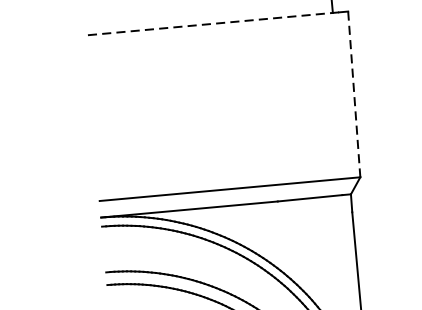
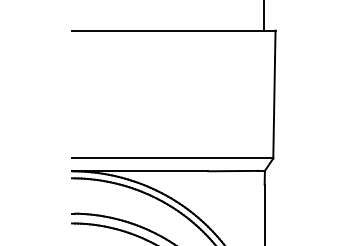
line: (210, 23) -> (169, 30), dashed -> solid
line: (354, 94) -> (274, 94), dashed -> solid

